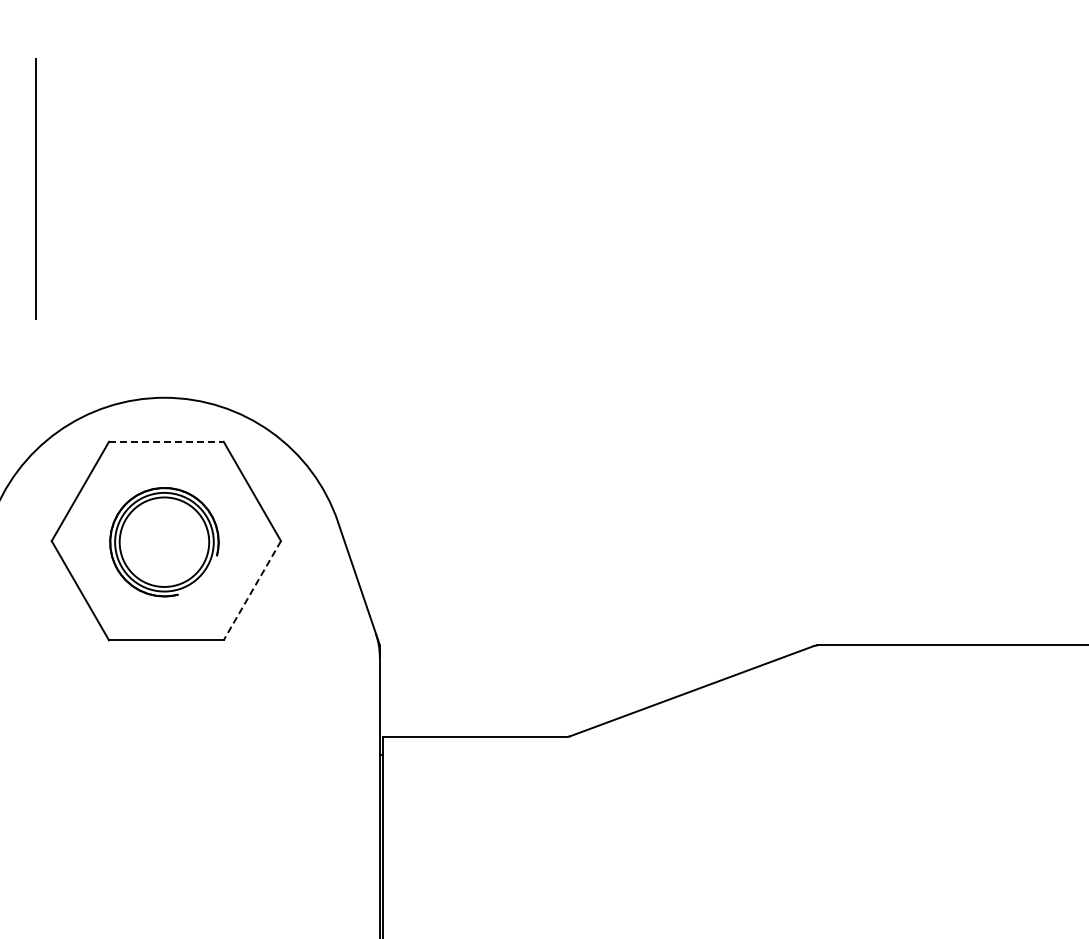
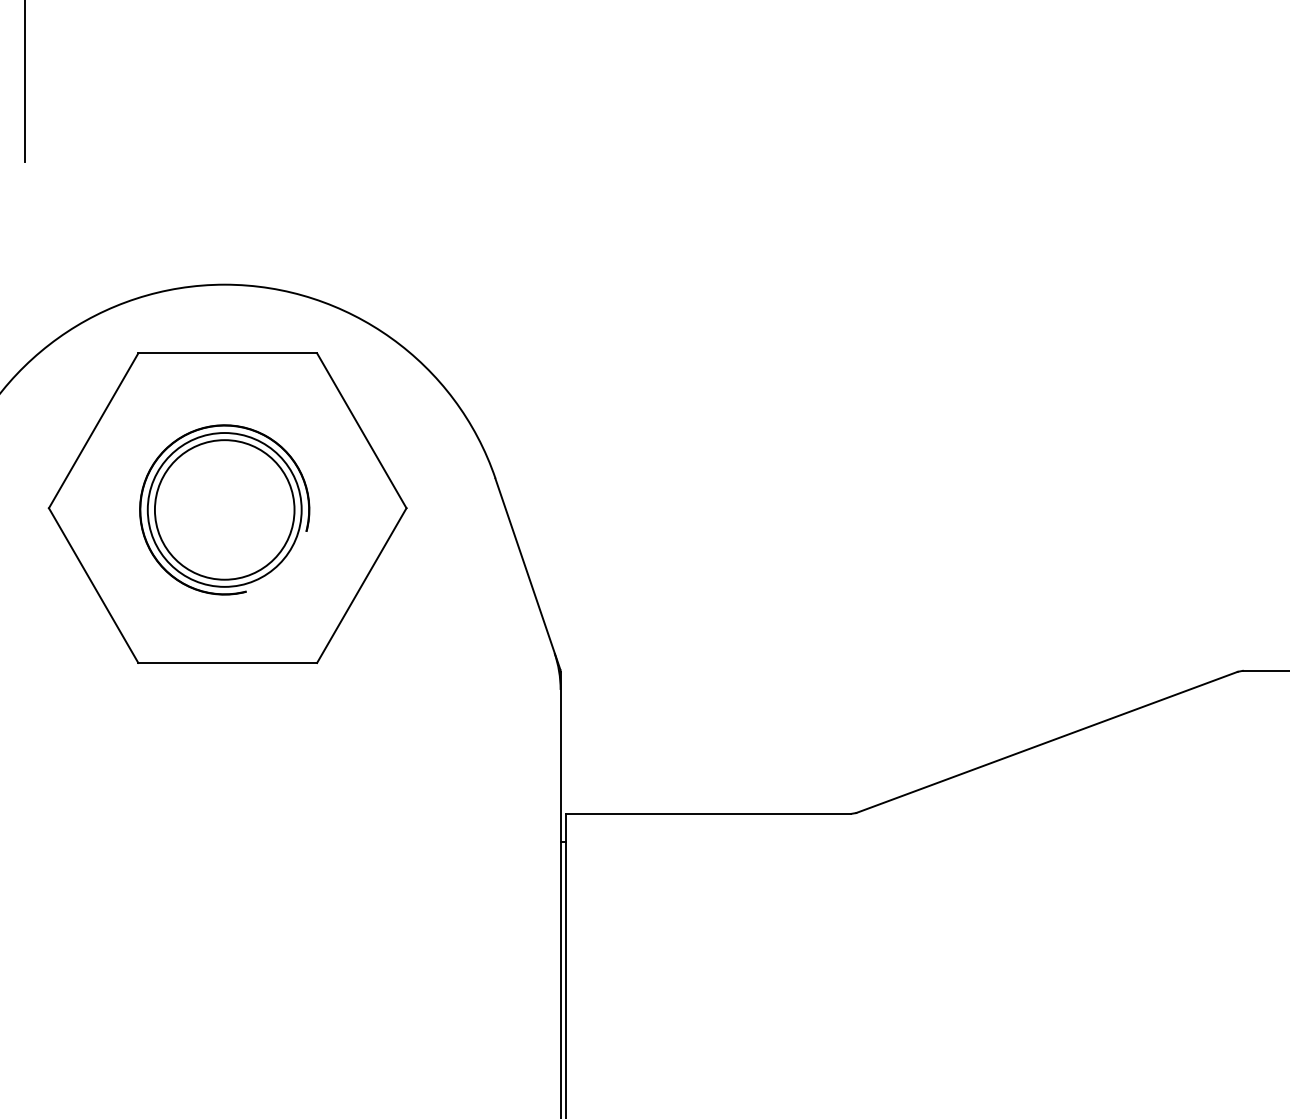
line: (166, 441) -> (227, 352), dashed -> solid
line: (252, 591) -> (362, 586), dashed -> solid

